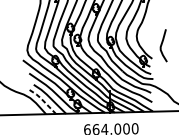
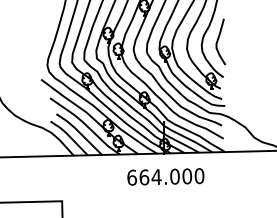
curve: (162, 45) -> (218, 41), moved
line: (43, 100) -> (69, 136), dashed -> solid

